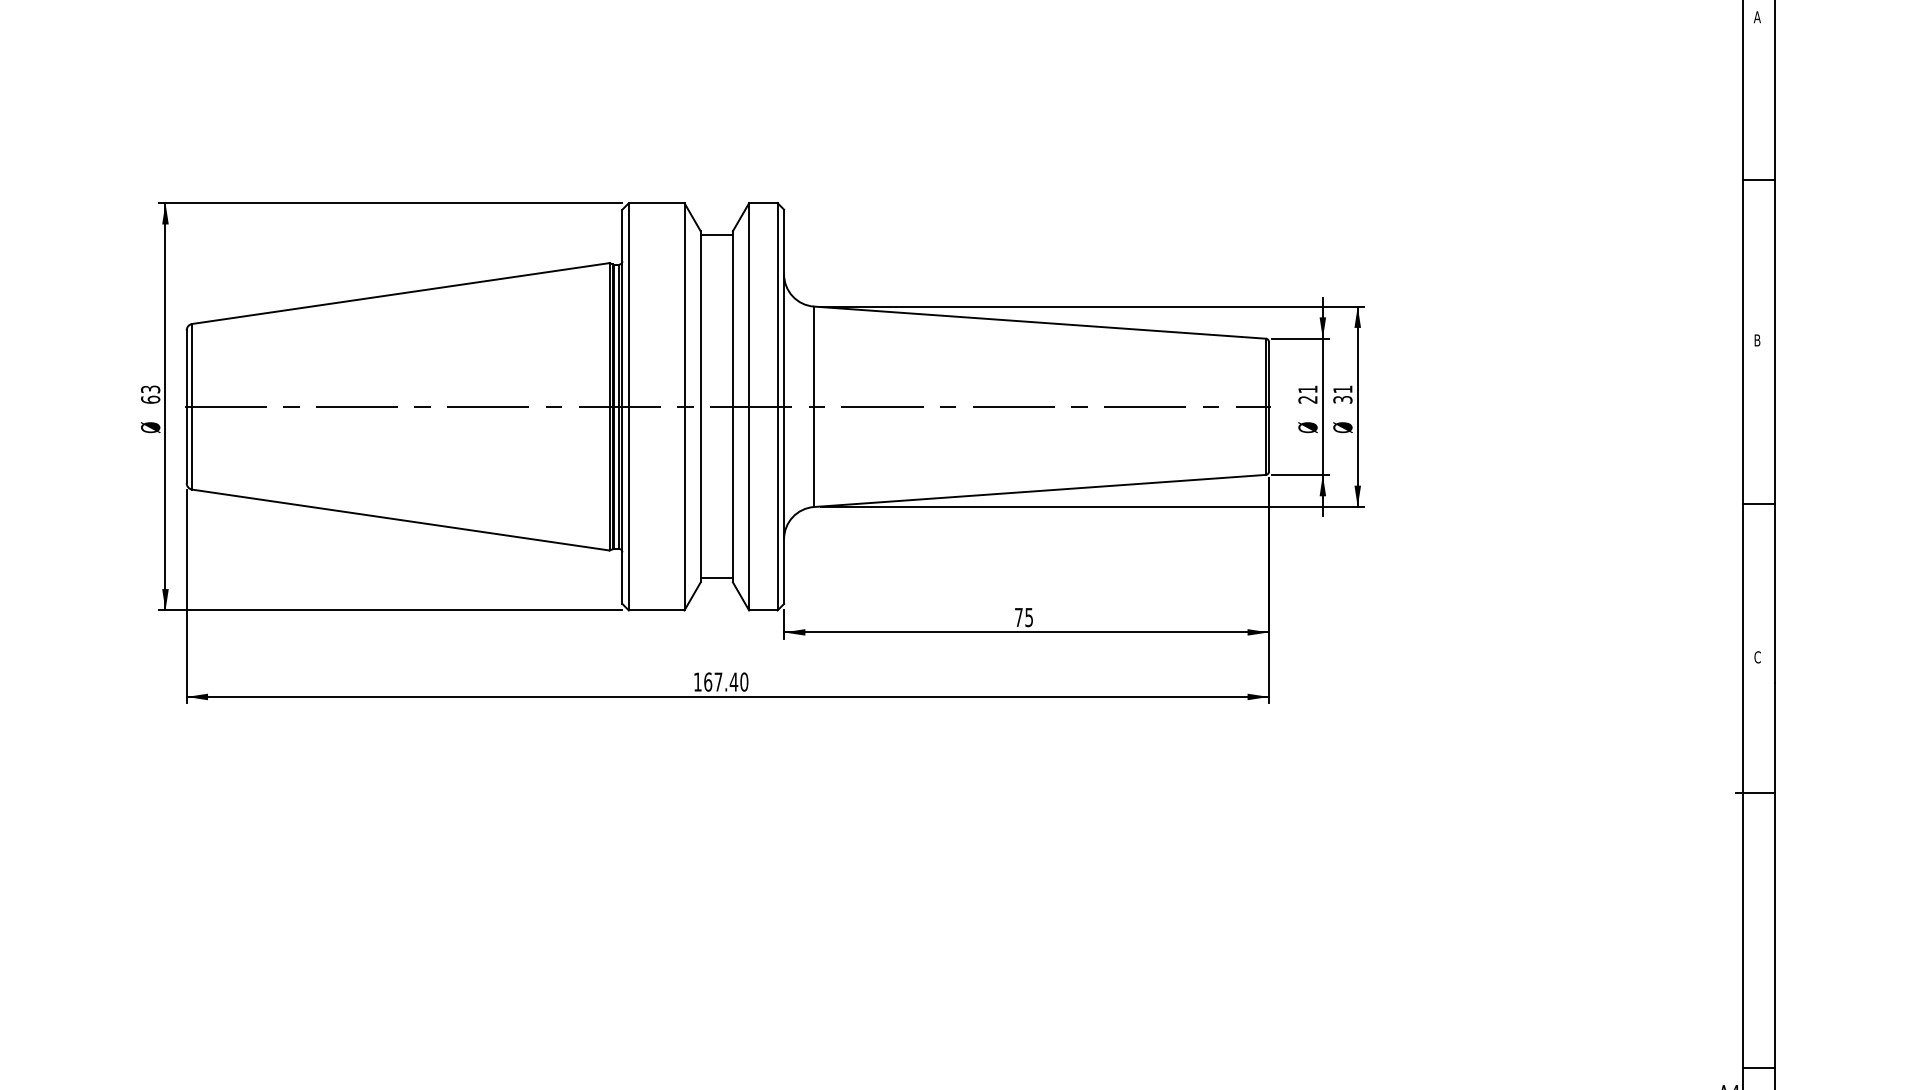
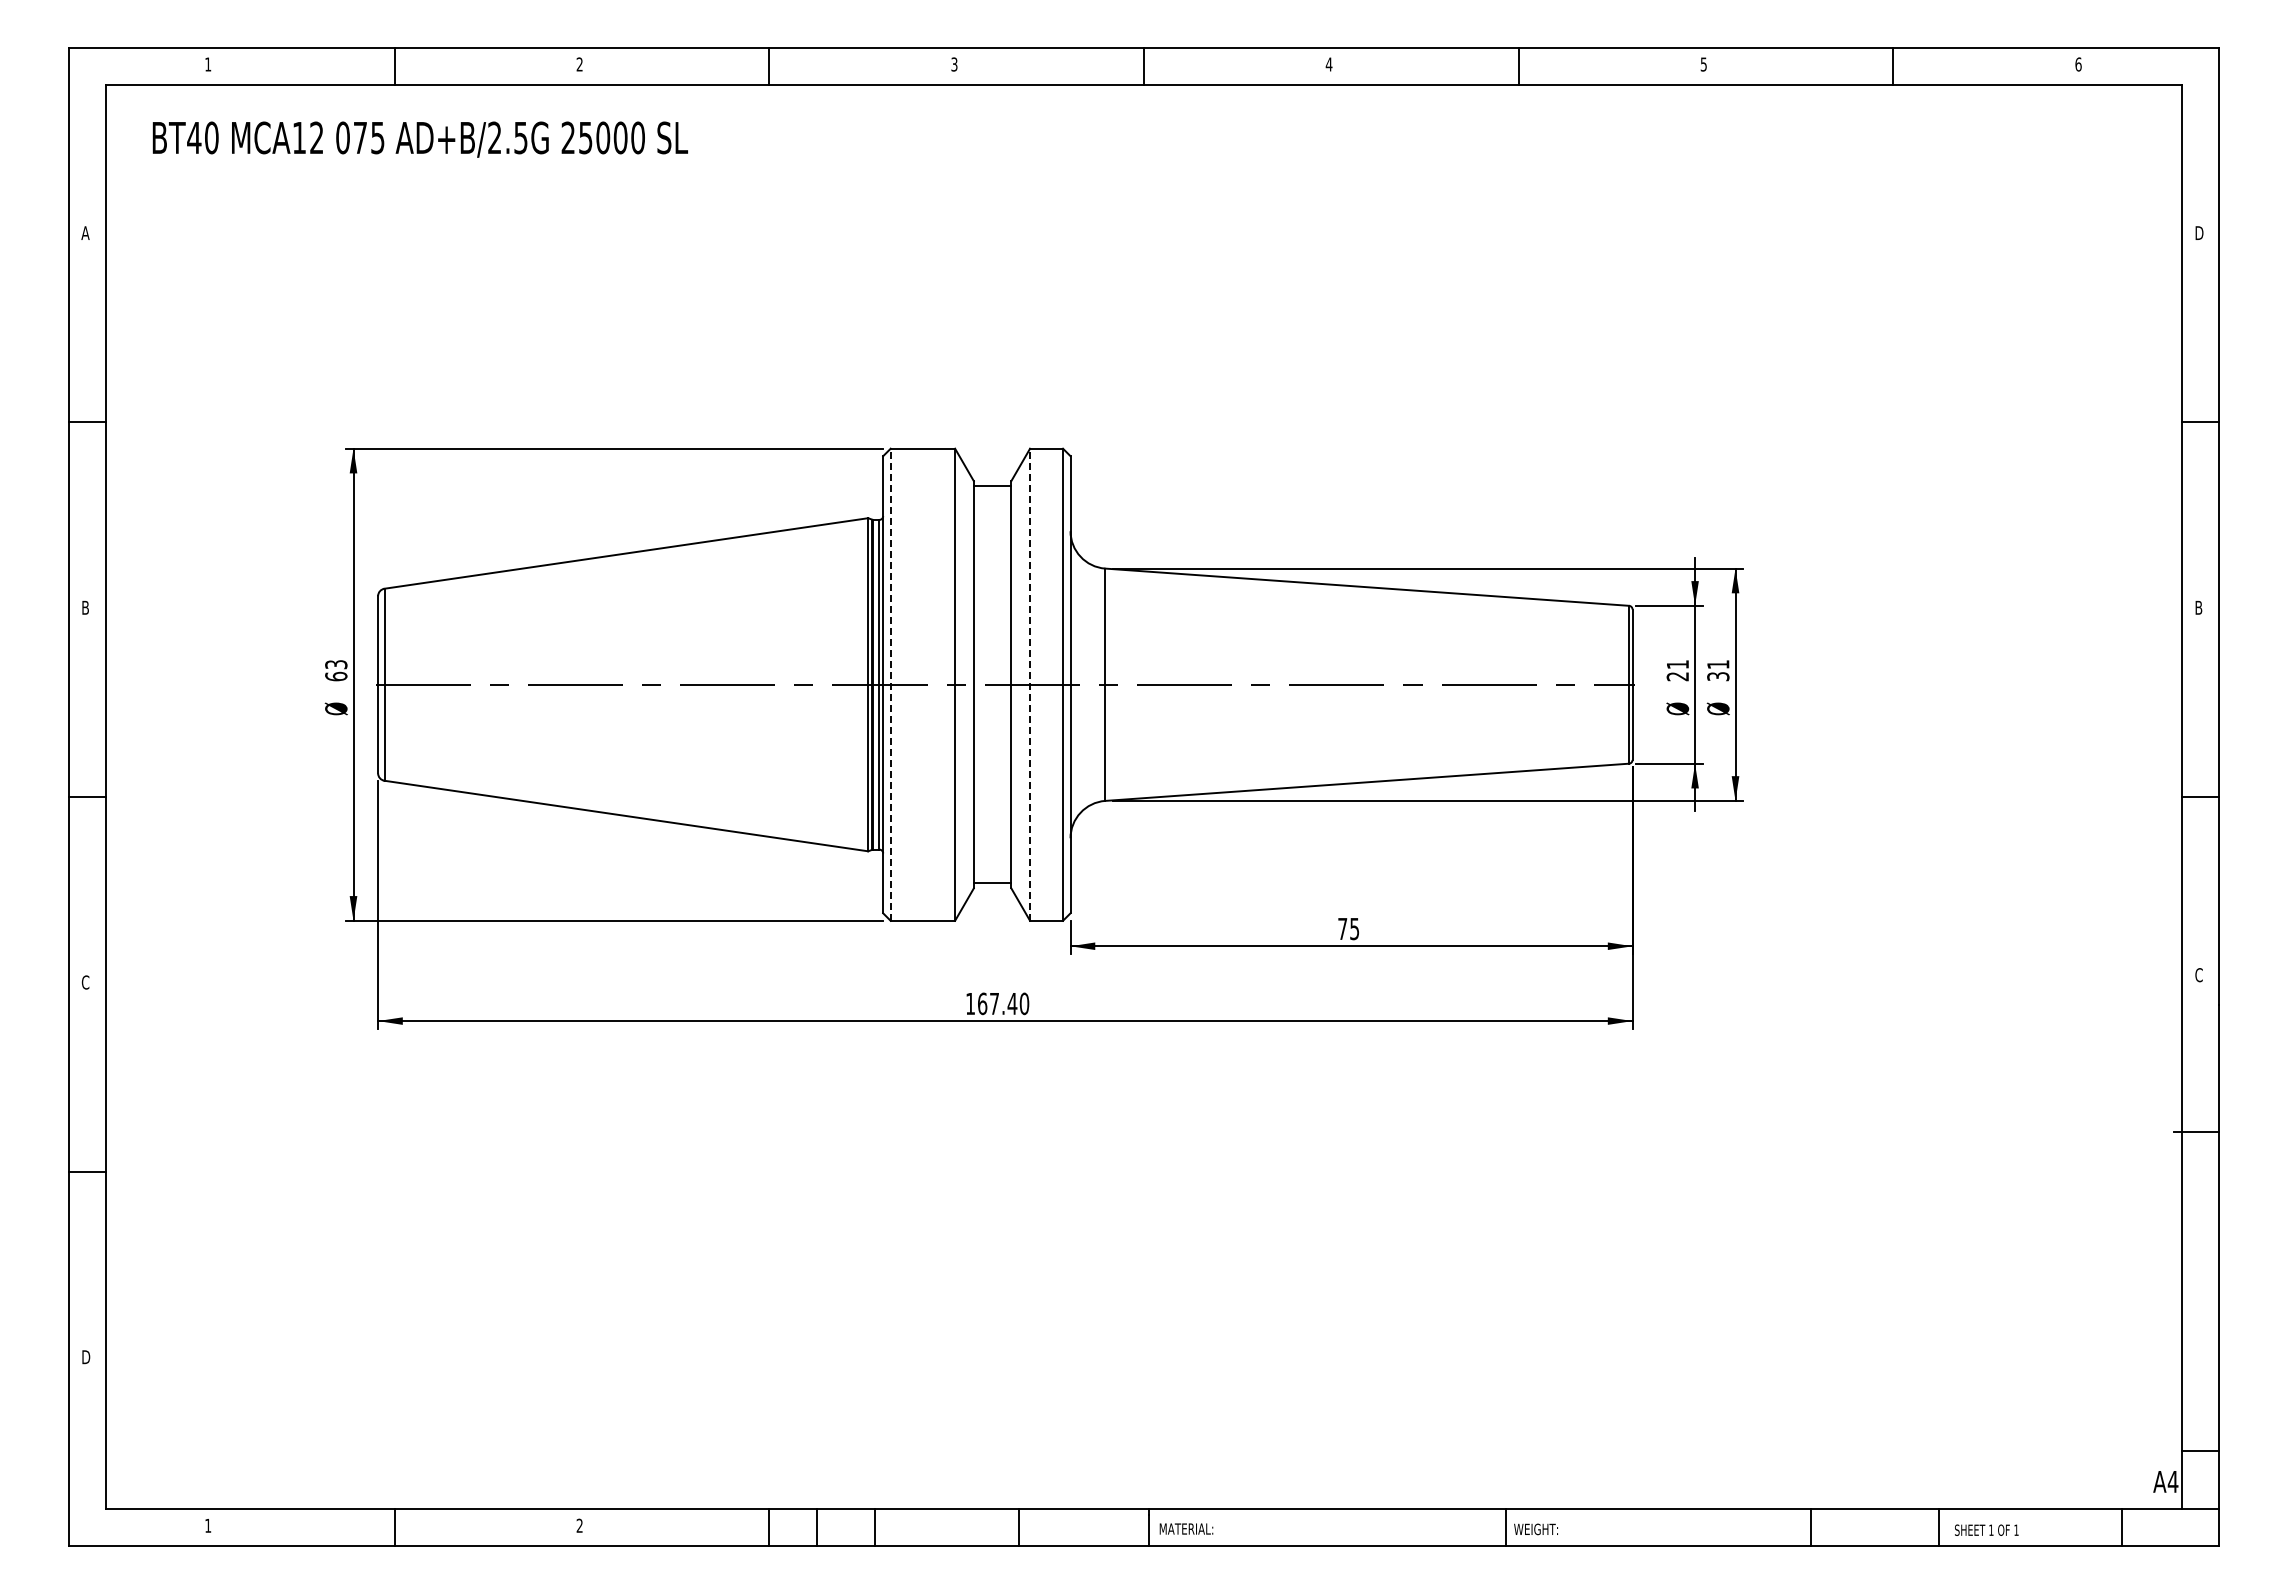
text: (1757, 16) -> (2198, 232), A -> D
line: (628, 406) -> (890, 684), solid -> dashed
line: (749, 406) -> (1030, 684), solid -> dashed

